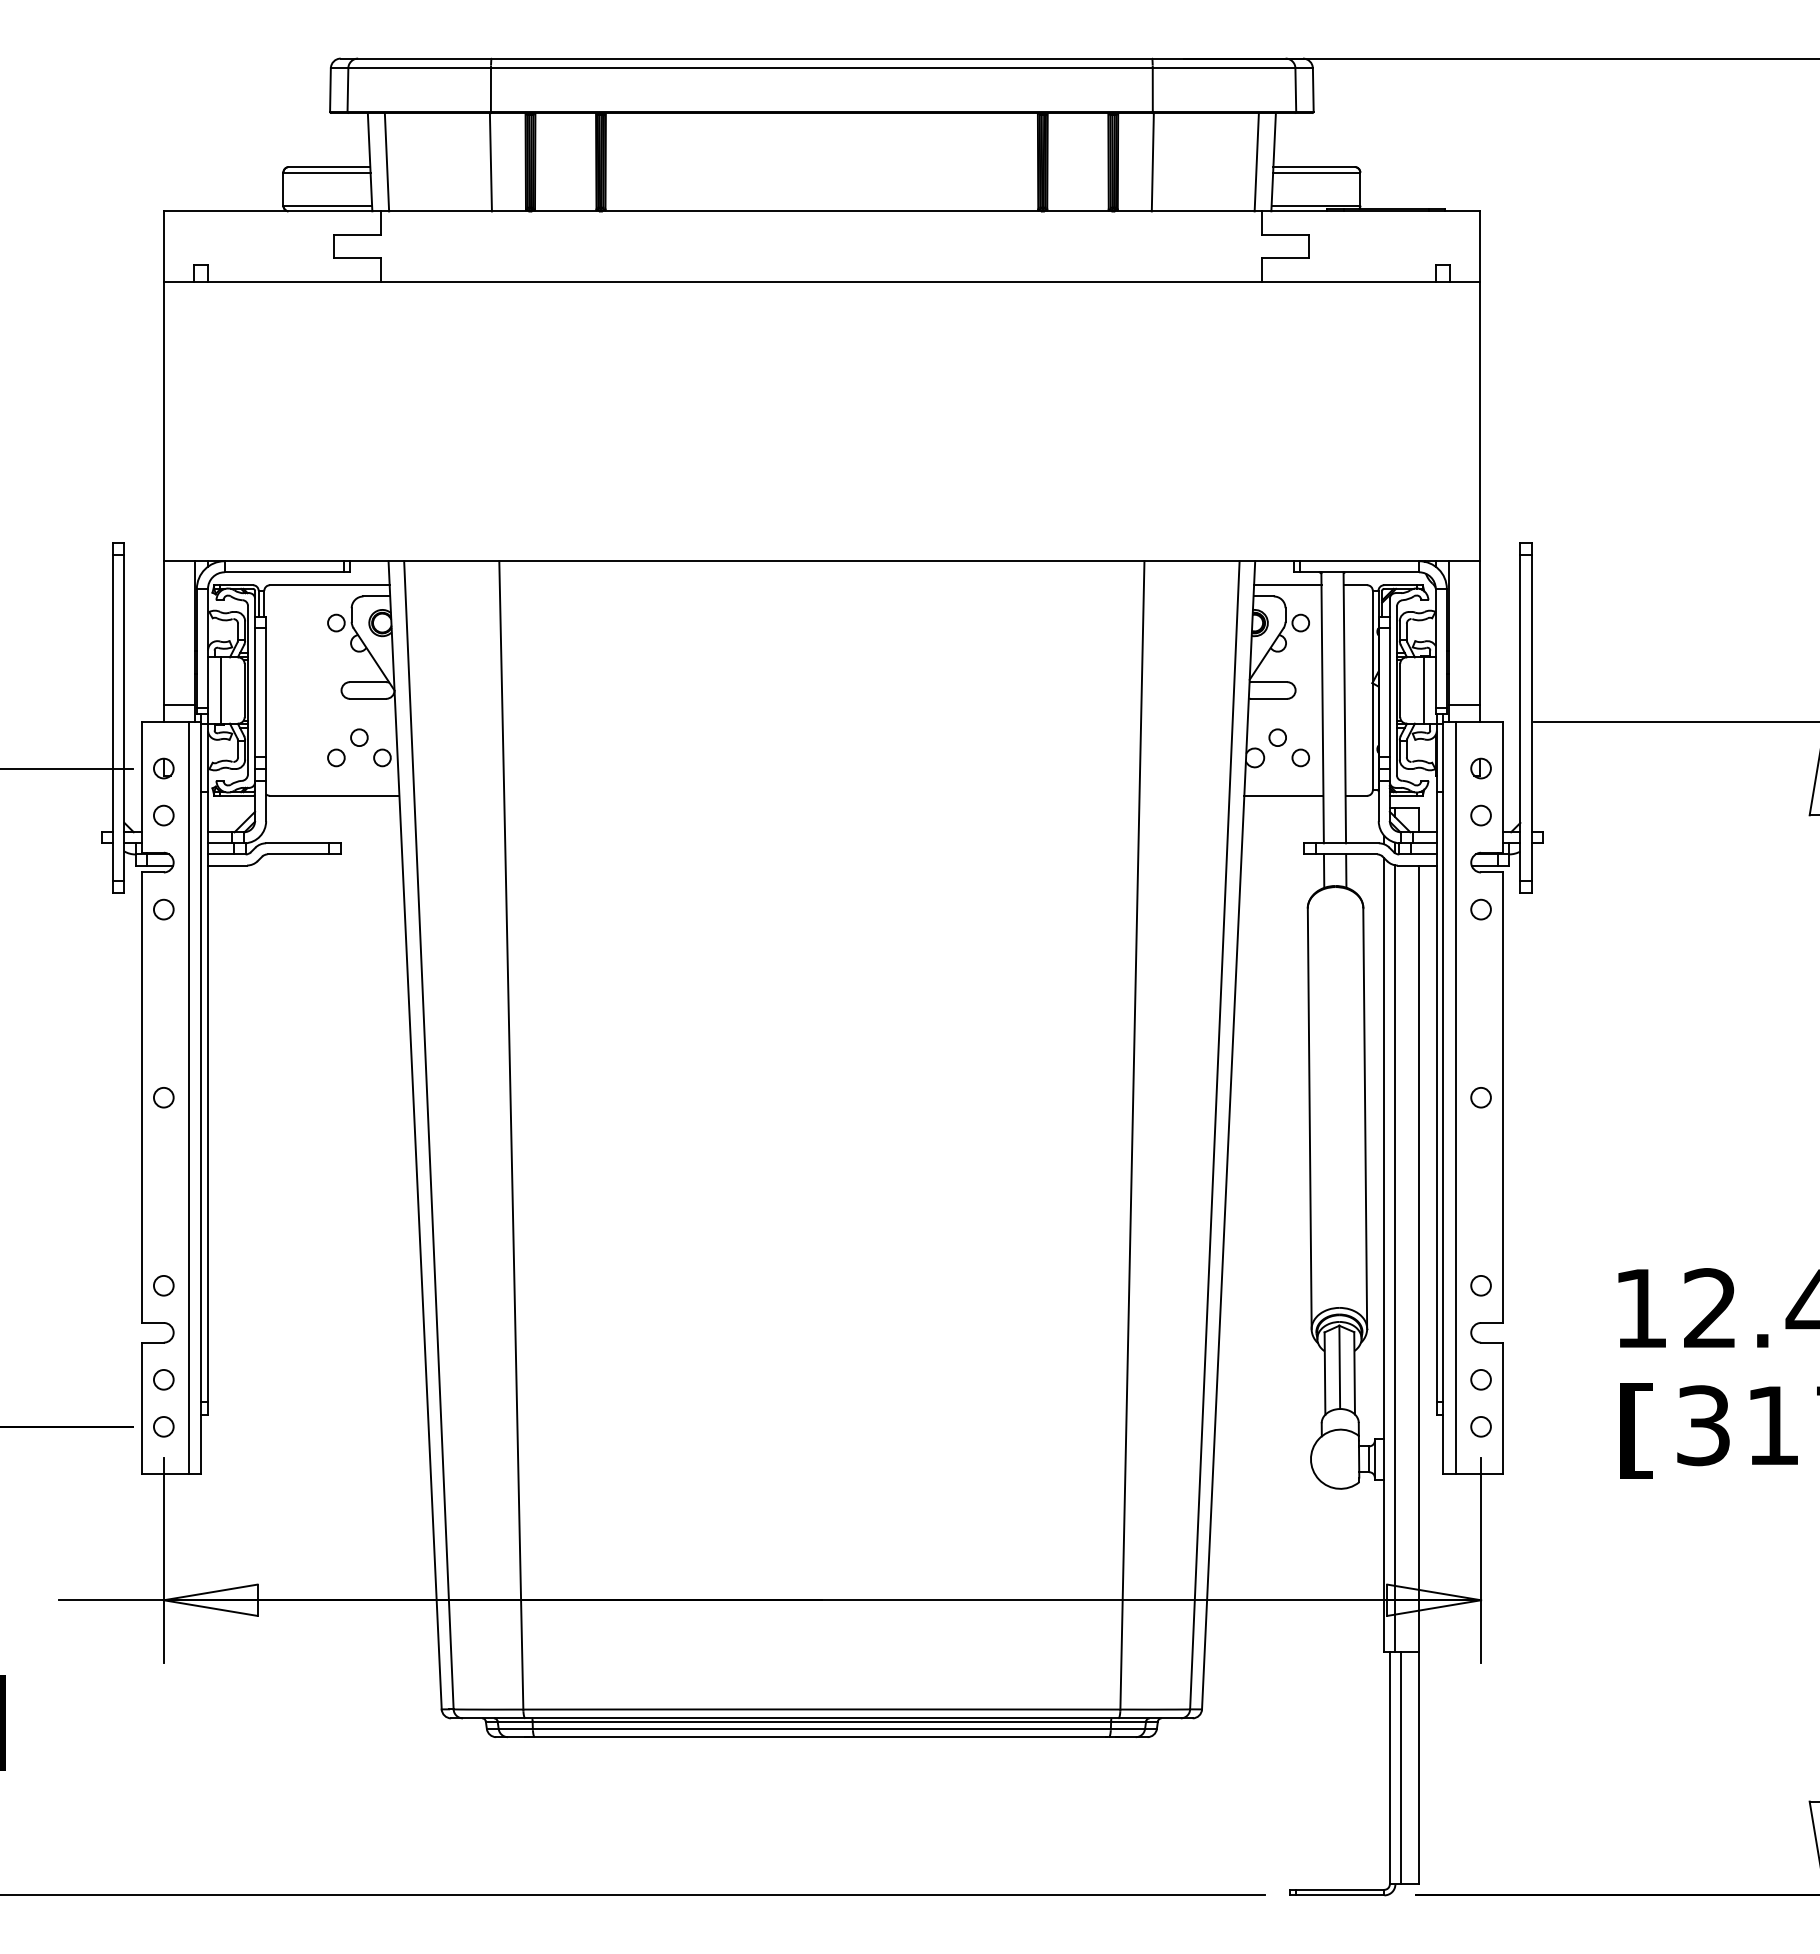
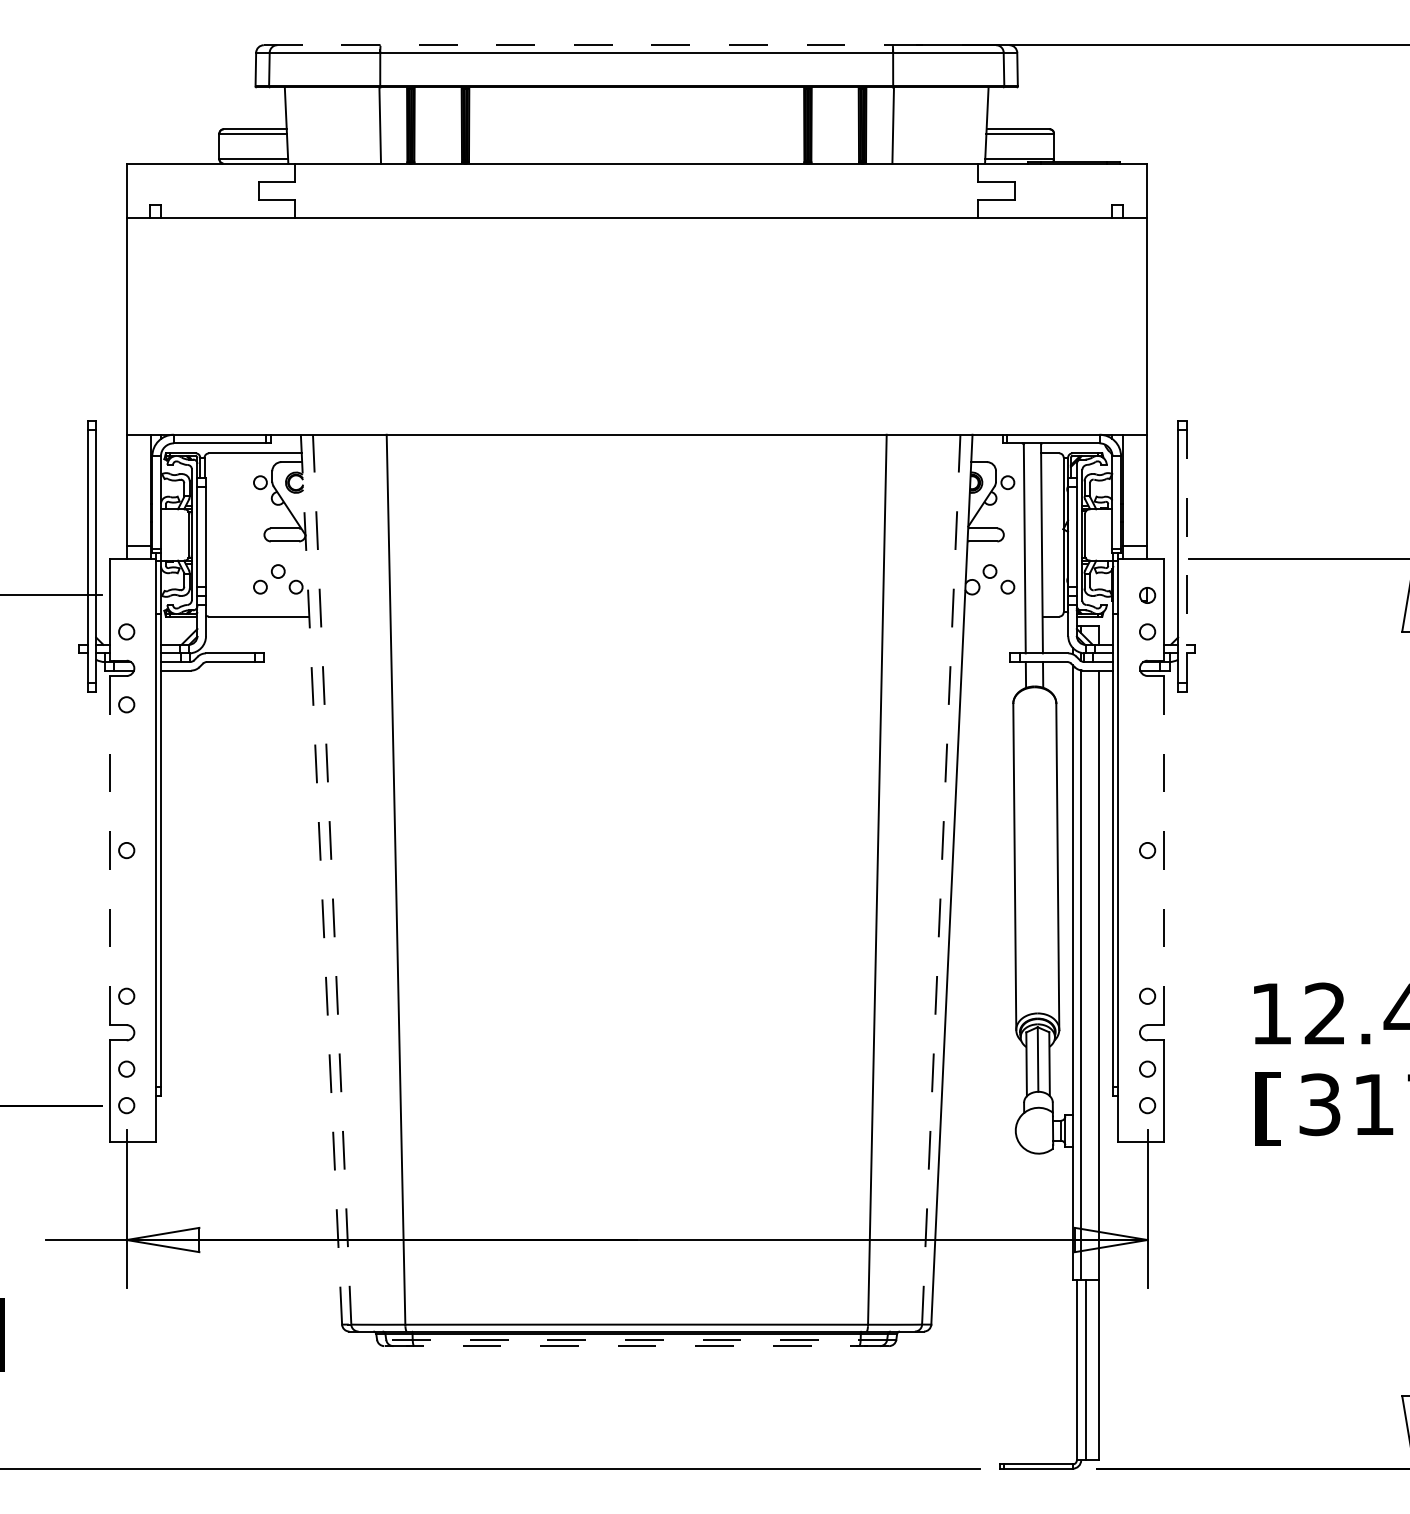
line: (822, 58) -> (637, 45), solid -> dashed
line: (386, 162) -> (299, 125), removed
line: (1256, 162) -> (973, 125), removed
line: (1287, 585) -> (997, 453), removed
line: (221, 690) -> (171, 534), removed
line: (1423, 690) -> (1102, 534), removed
line: (1531, 717) -> (1186, 555), solid -> dashed
part: (163, 768) -> (126, 595), removed
line: (1283, 795) -> (994, 616), removed
circle: (1480, 909) -> (1147, 704), removed
line: (189, 1097) -> (146, 850), removed
line: (1455, 1097) -> (1127, 850), removed
line: (142, 1098) -> (110, 851), solid -> dashed
line: (1502, 1098) -> (1164, 851), solid -> dashed
line: (415, 1135) -> (321, 879), solid -> dashed
line: (428, 1135) -> (331, 879), solid -> dashed
line: (1214, 1135) -> (940, 879), solid -> dashed
line: (821, 1729) -> (636, 1340), solid -> dashed
line: (821, 1737) -> (636, 1346), solid -> dashed

